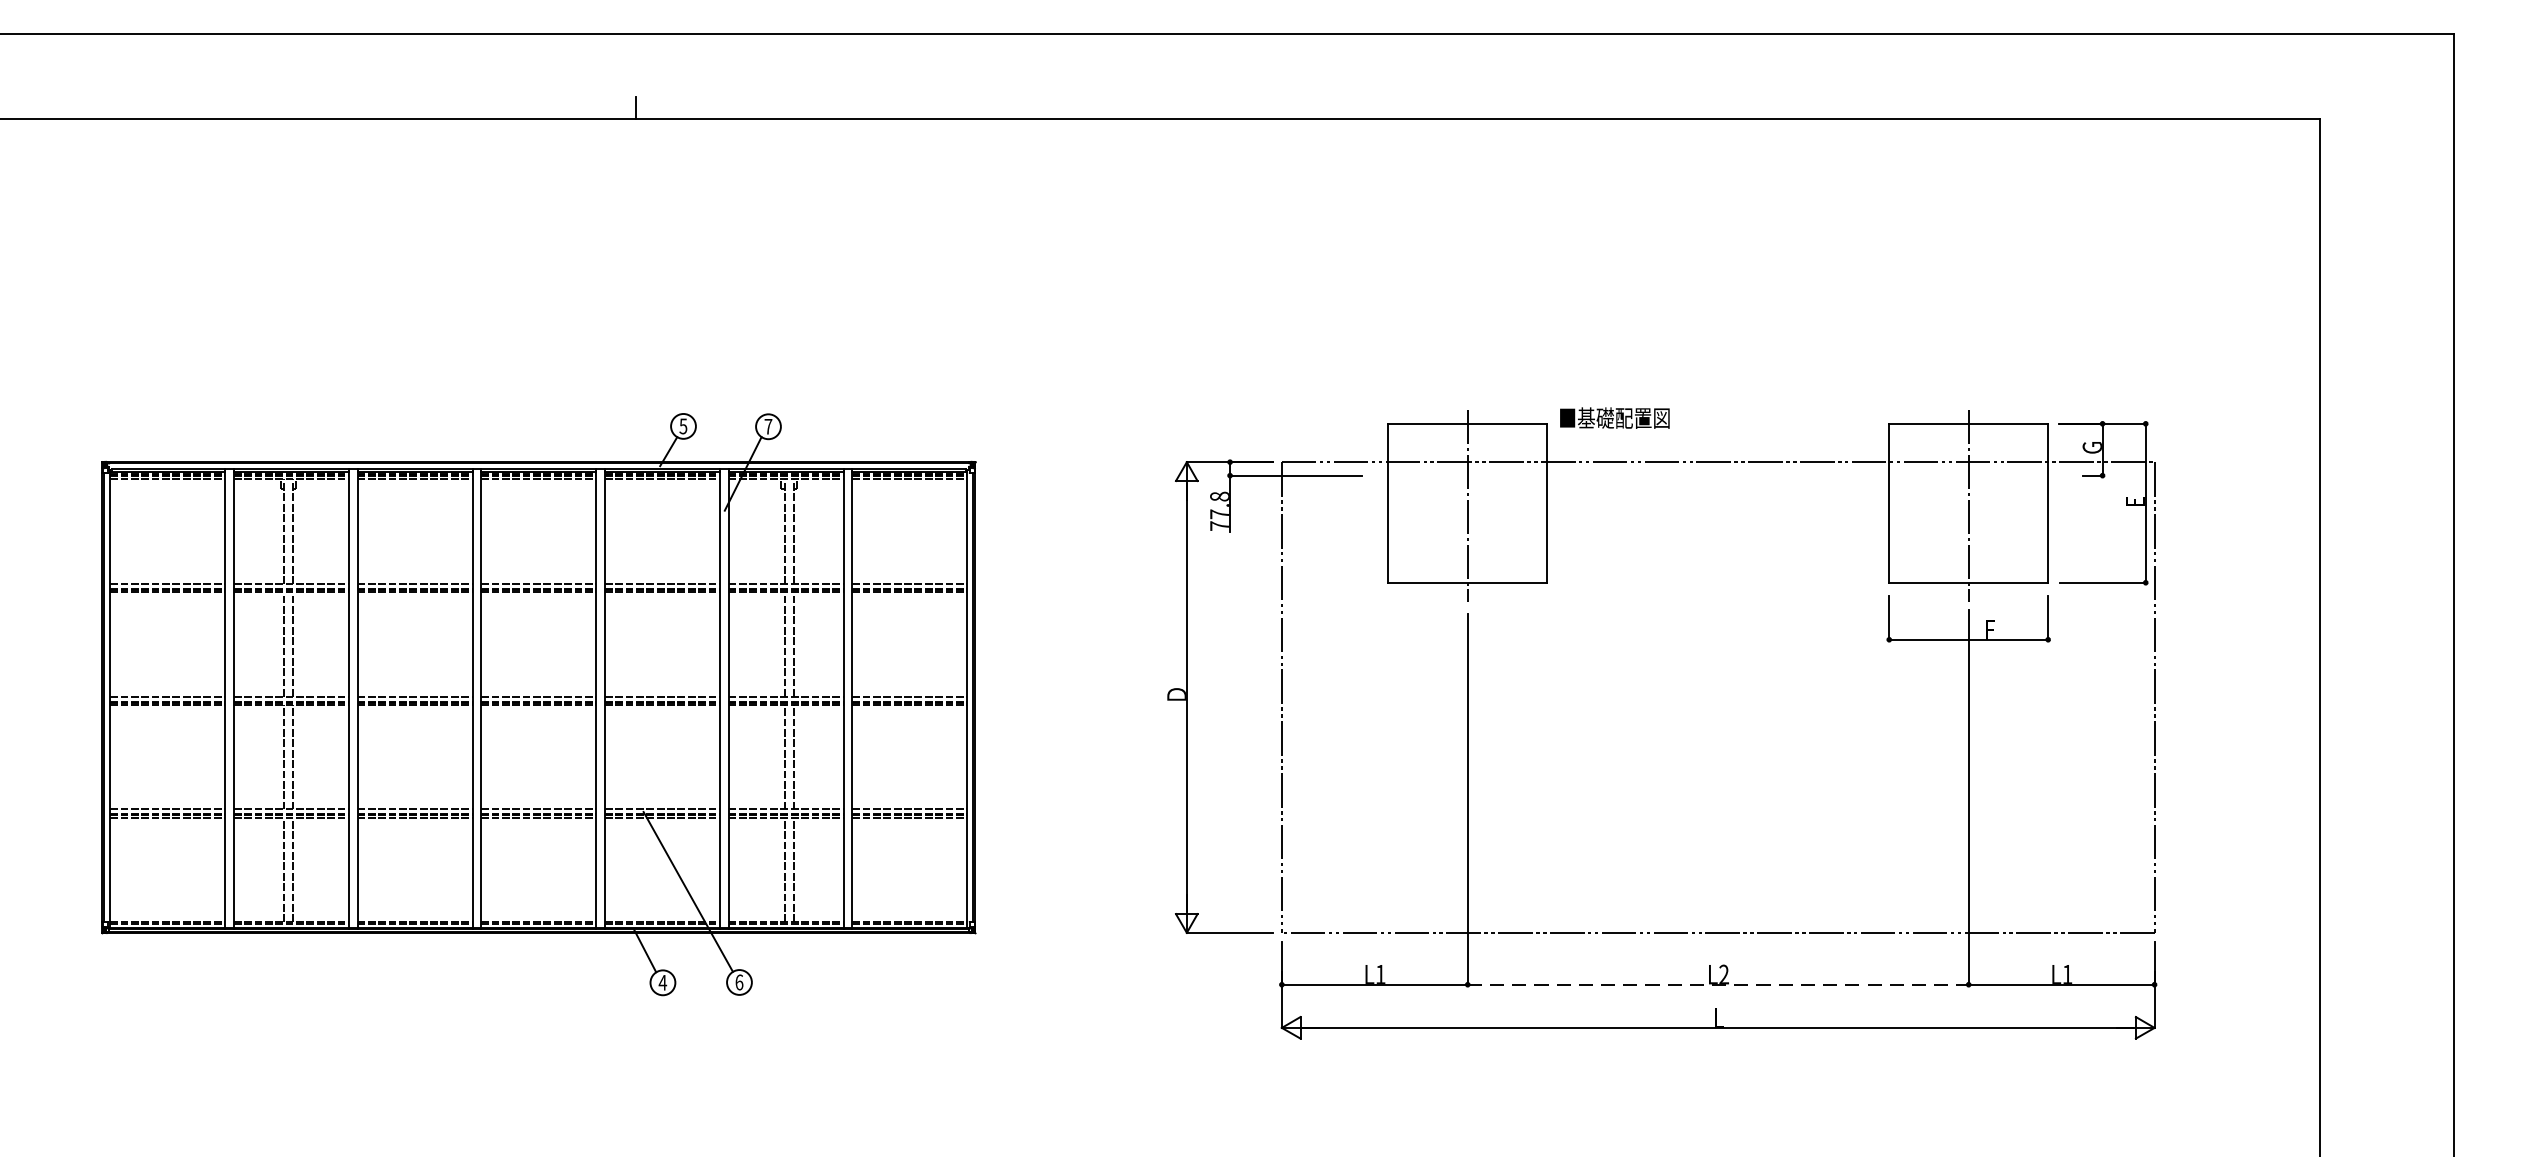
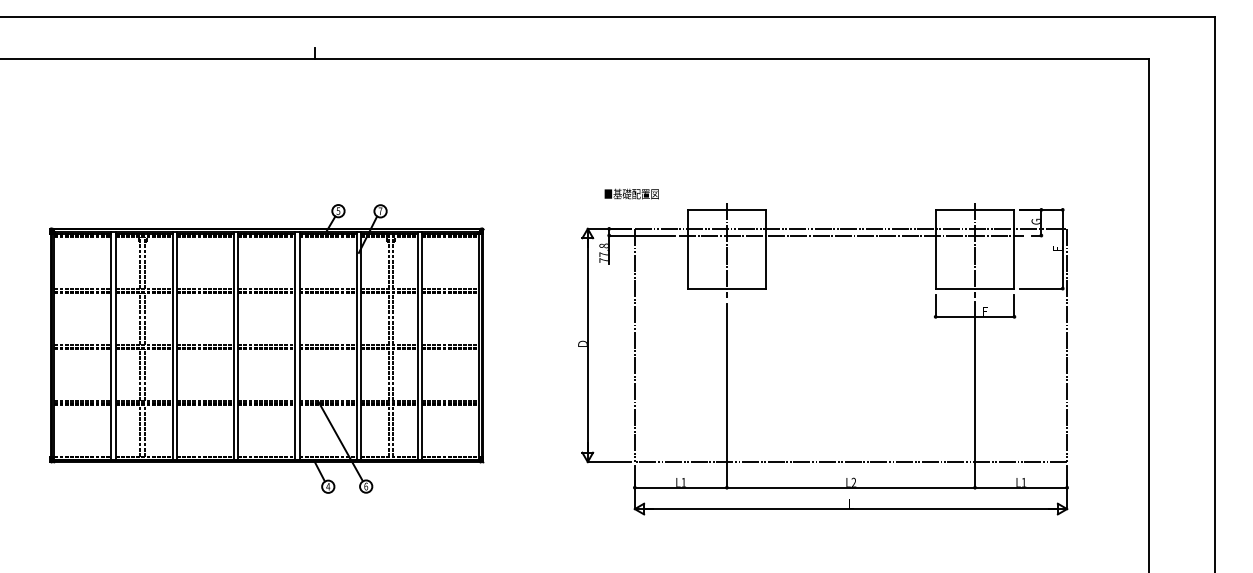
text: (1614, 416) -> (631, 193), moved
line: (1719, 475) -> (851, 235), added
line: (1719, 984) -> (851, 487), dashed -> solid

